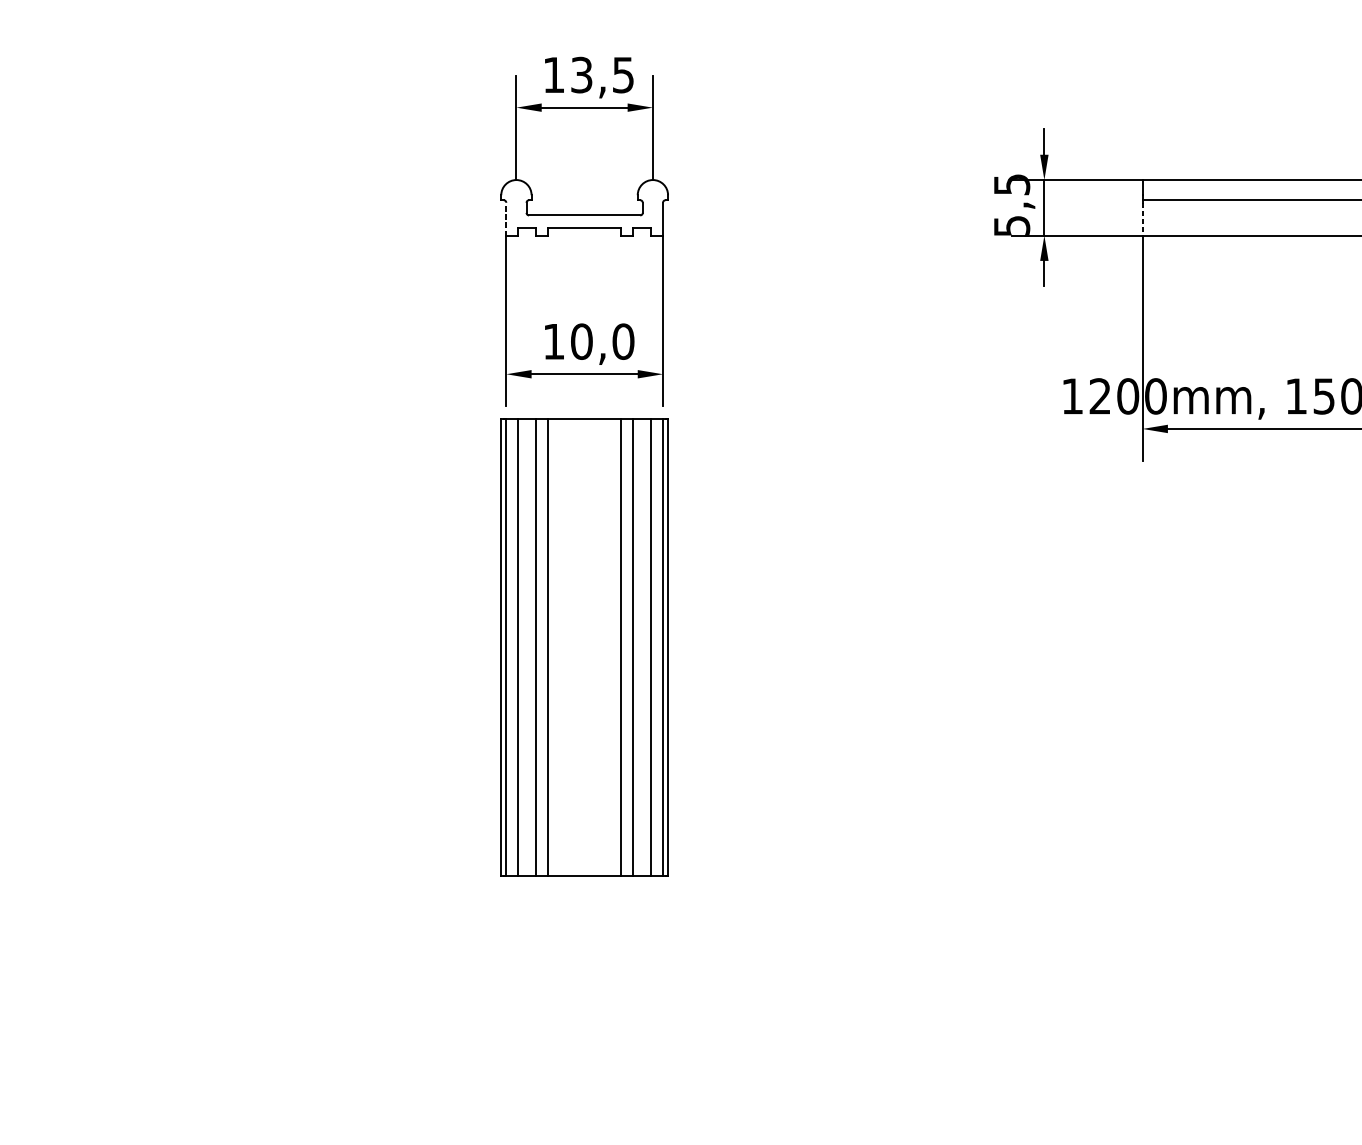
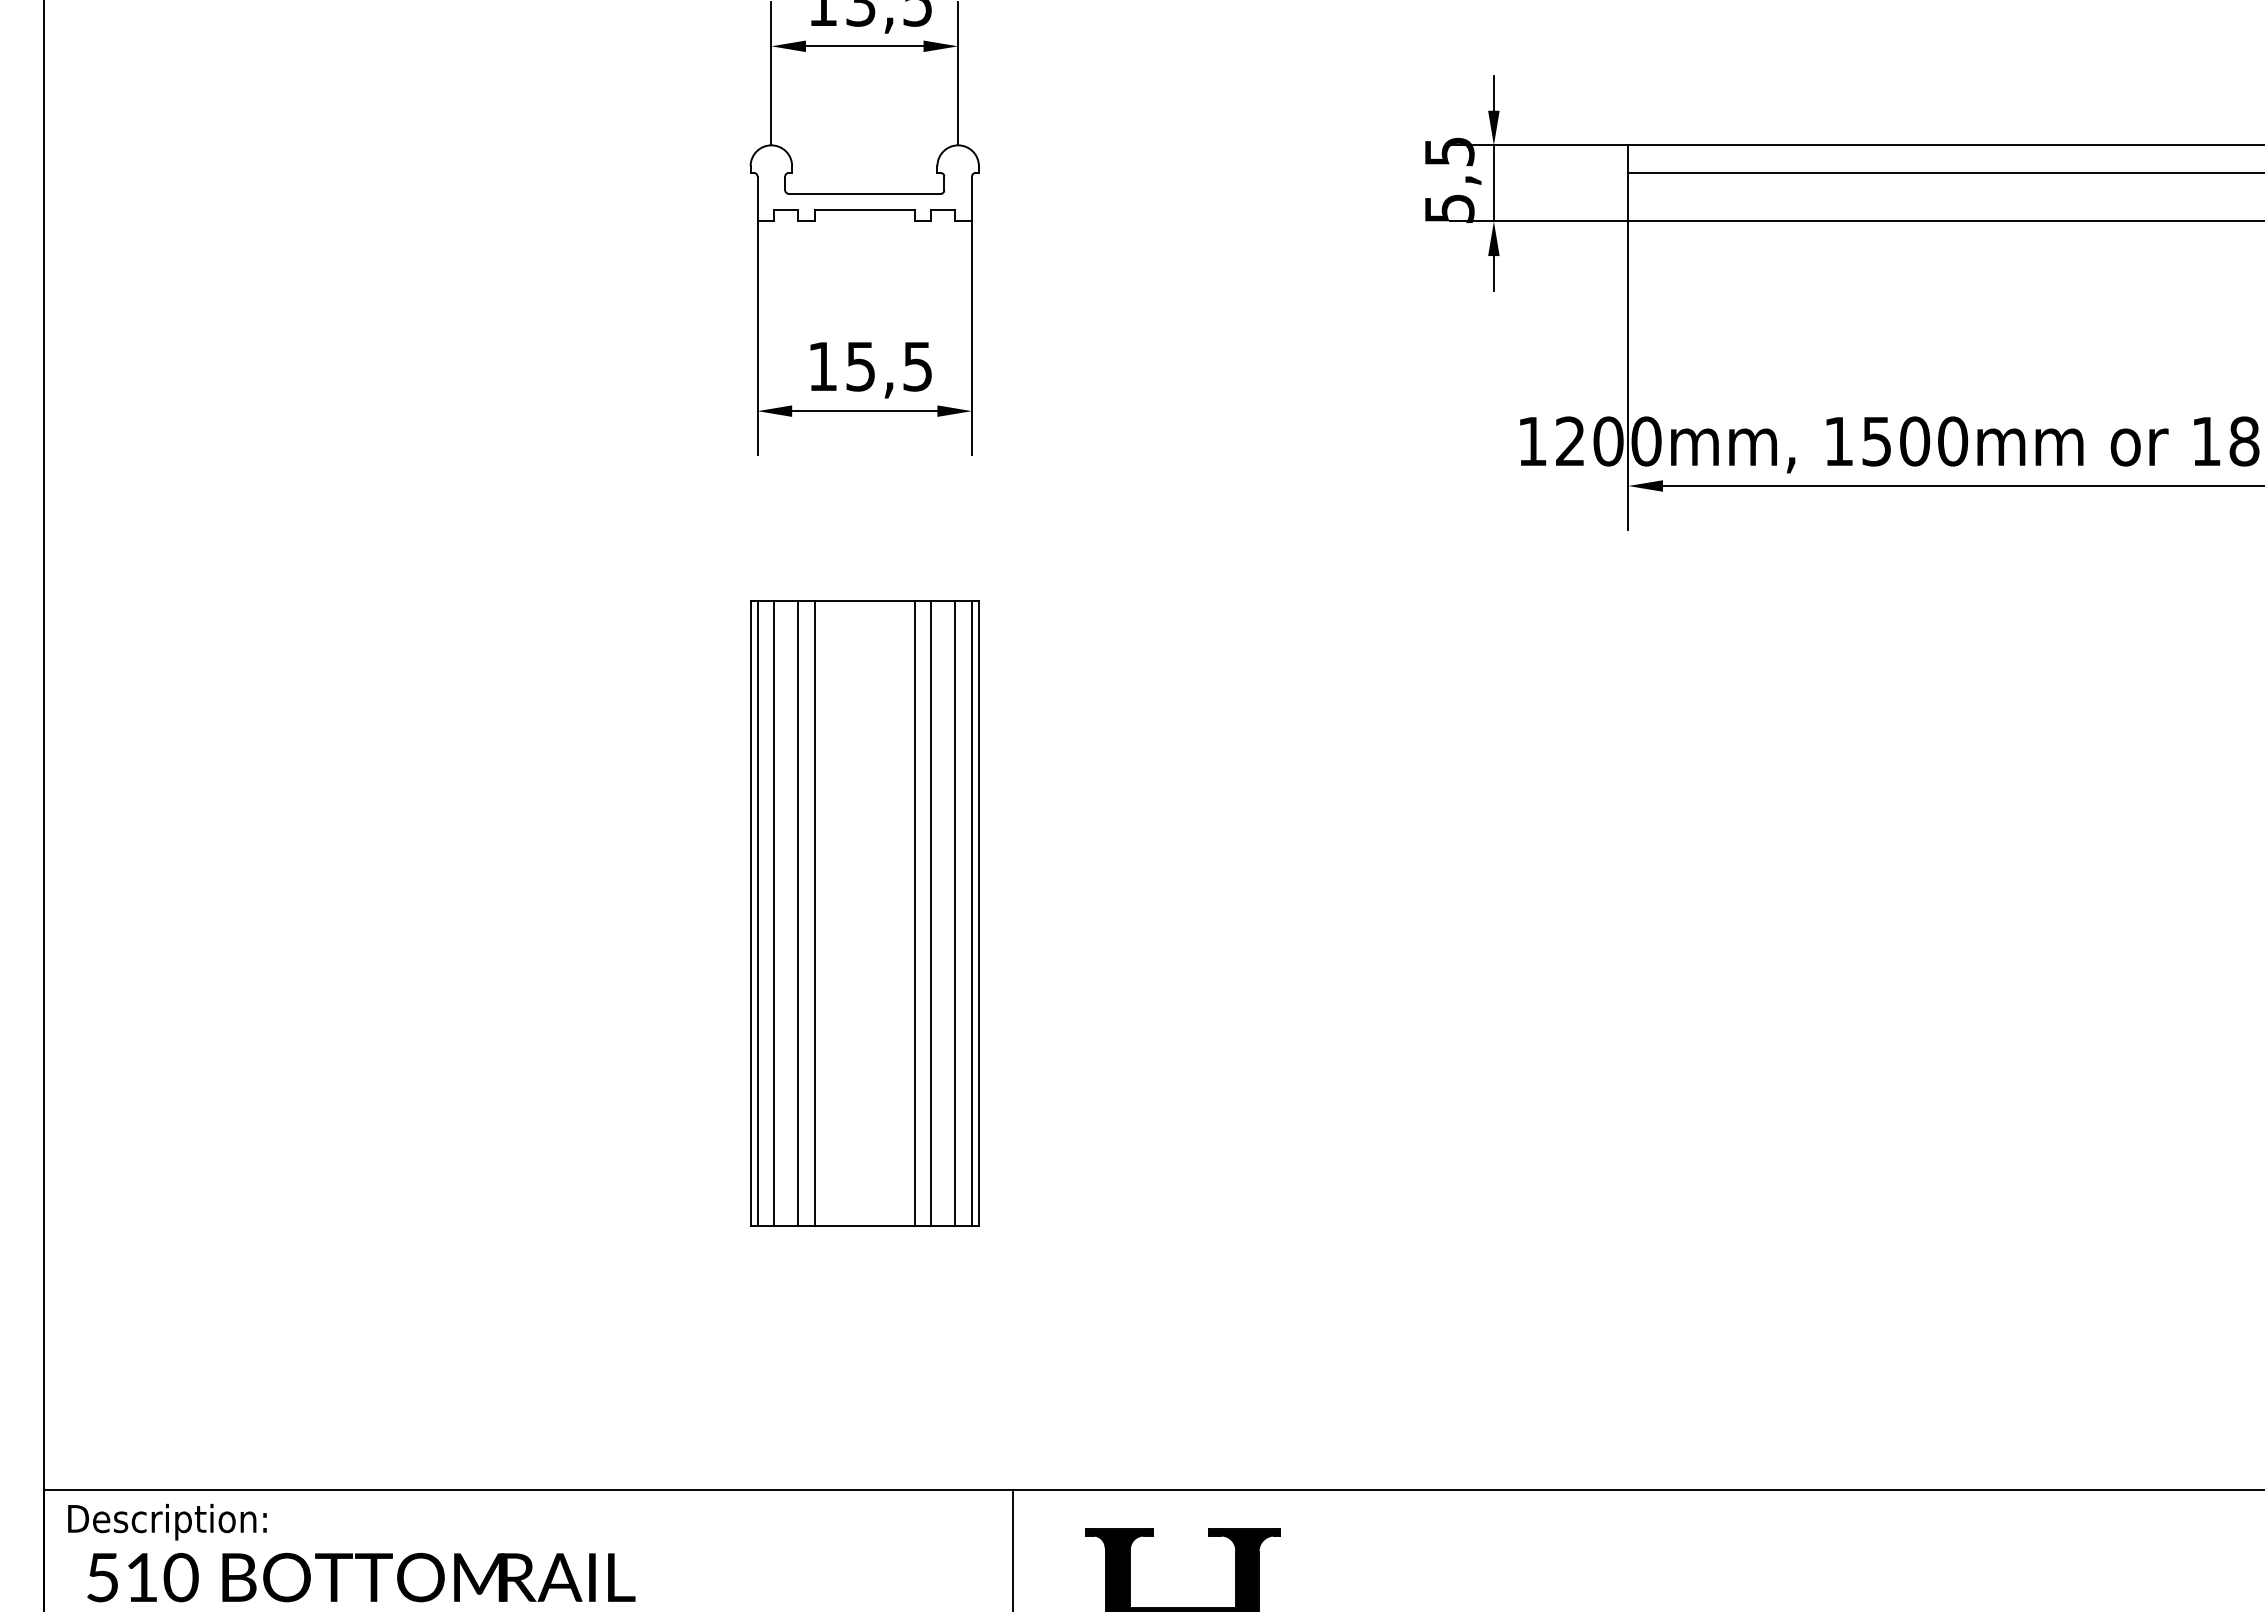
line: (506, 218) -> (757, 198), dashed -> solid
line: (1142, 219) -> (1628, 199), dashed -> solid
text: (602, 341) -> (889, 366), 10,0 -> 15,5
part: (584, 647) -> (864, 913), moved

